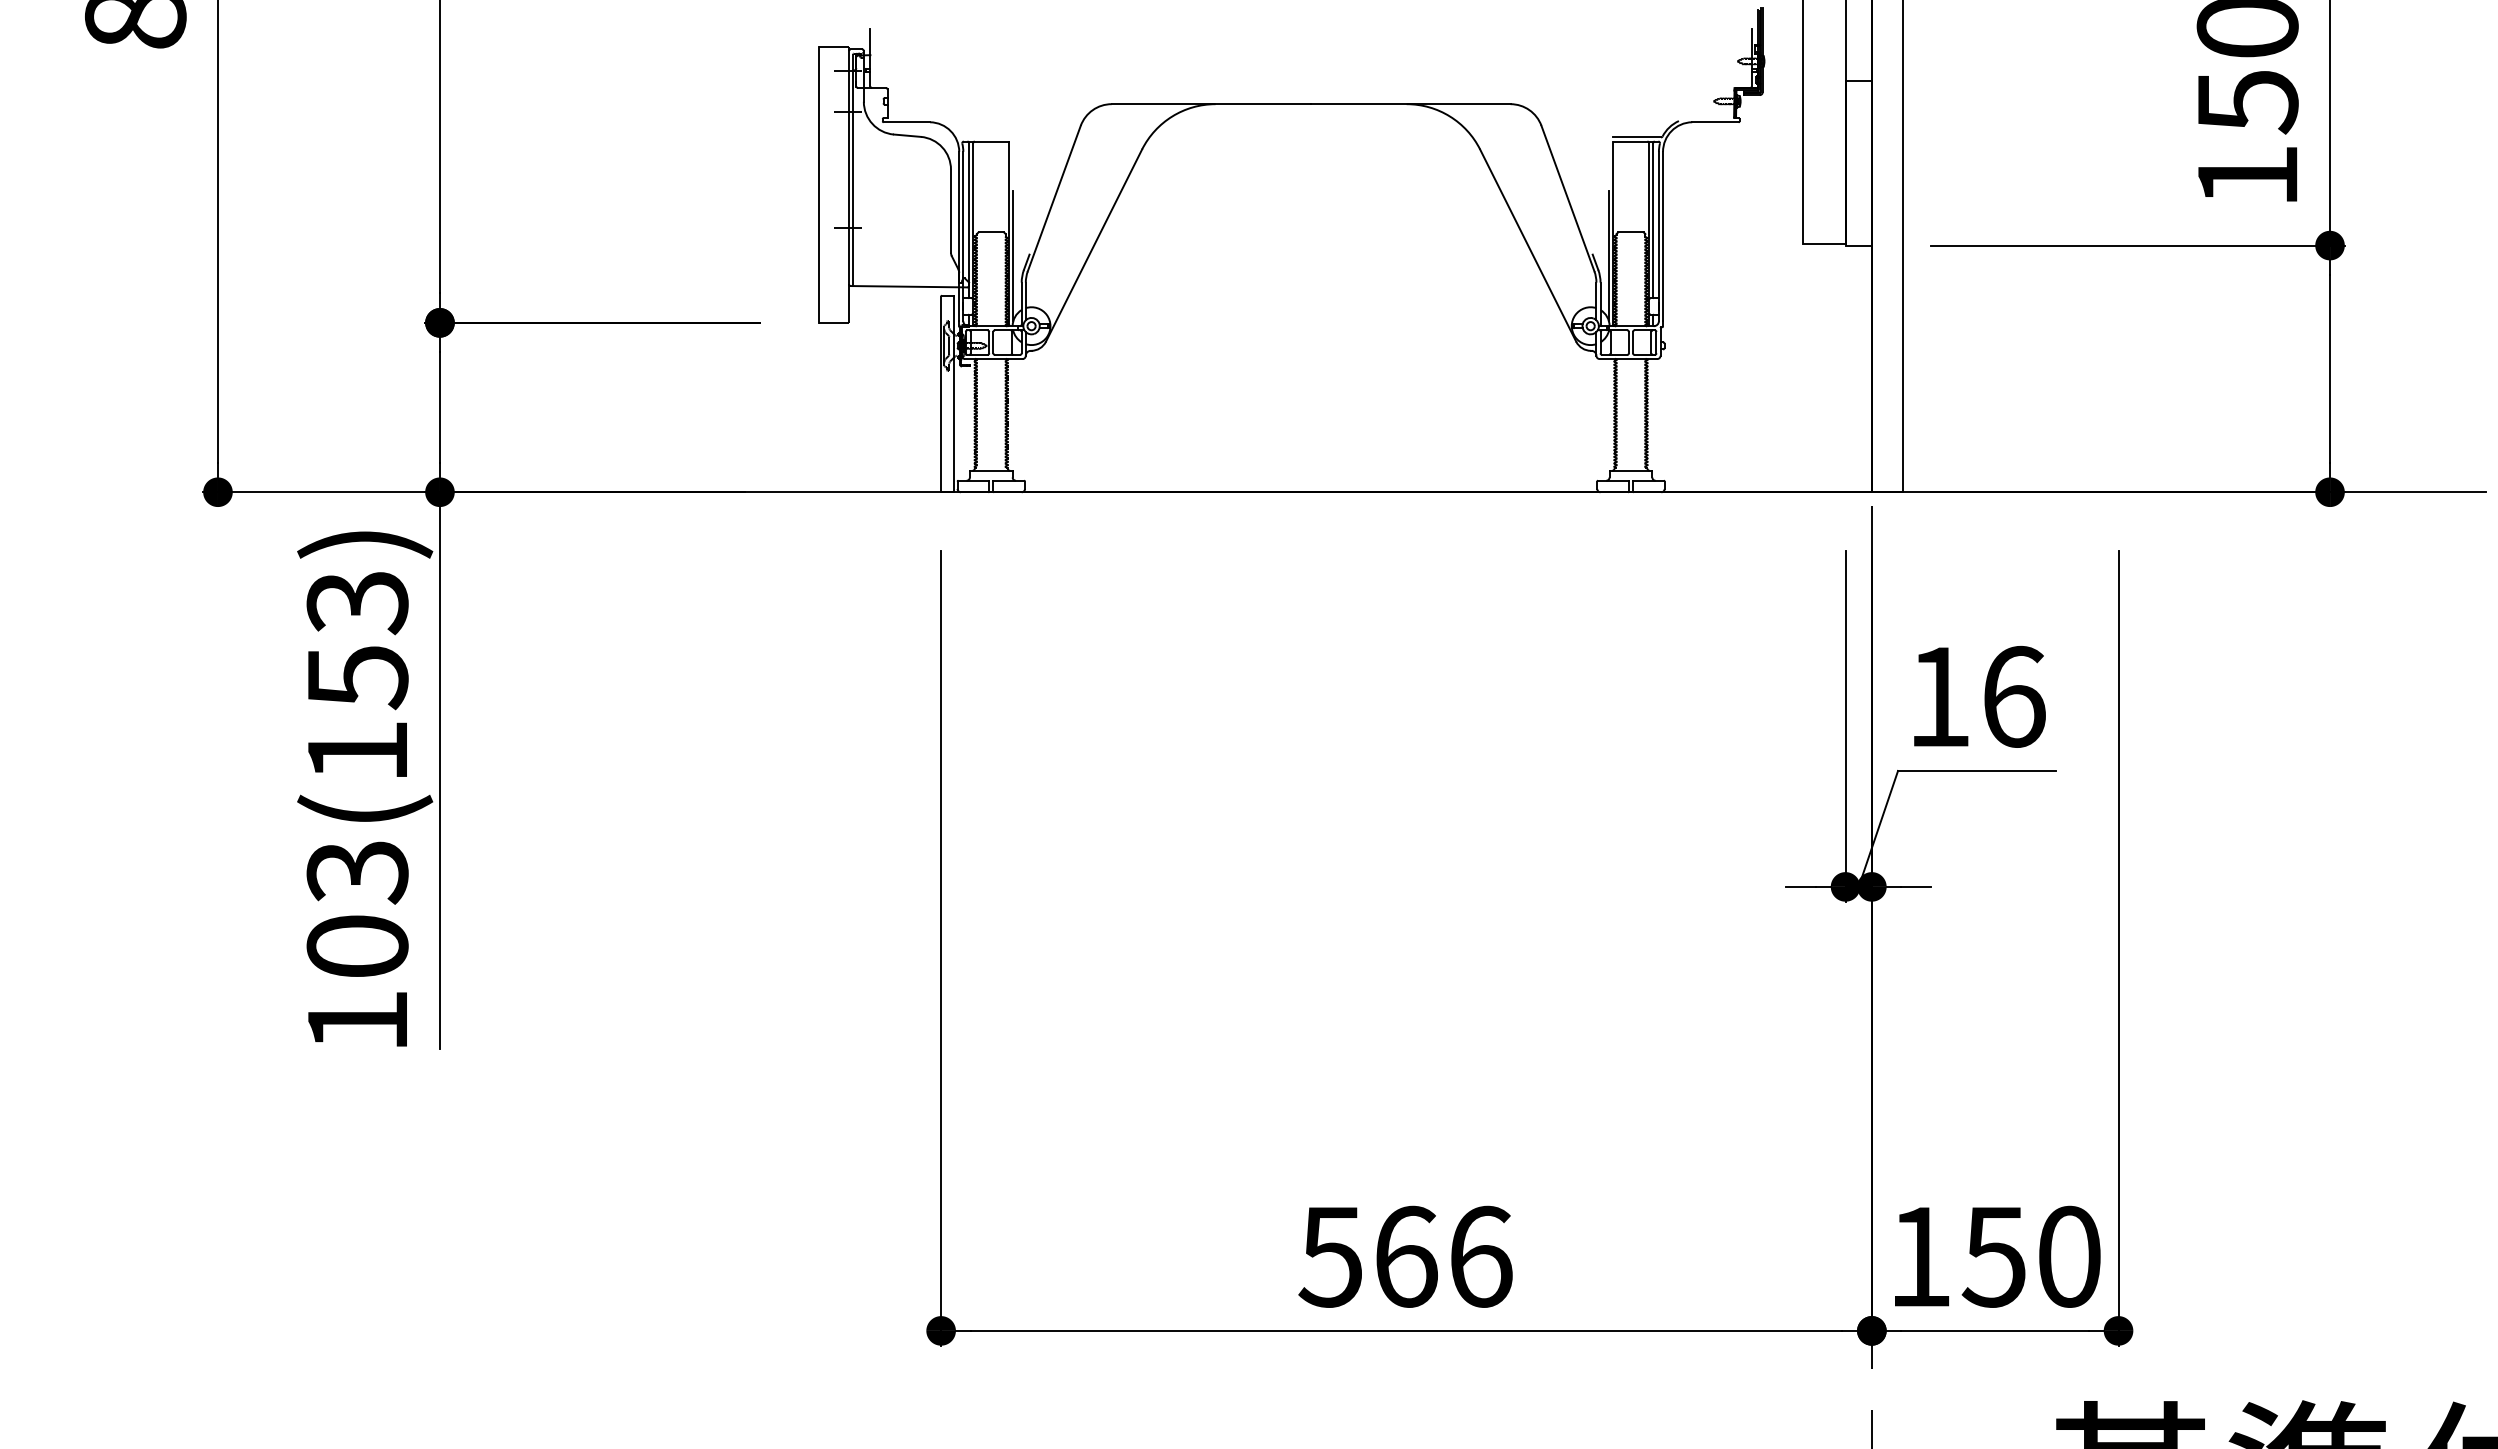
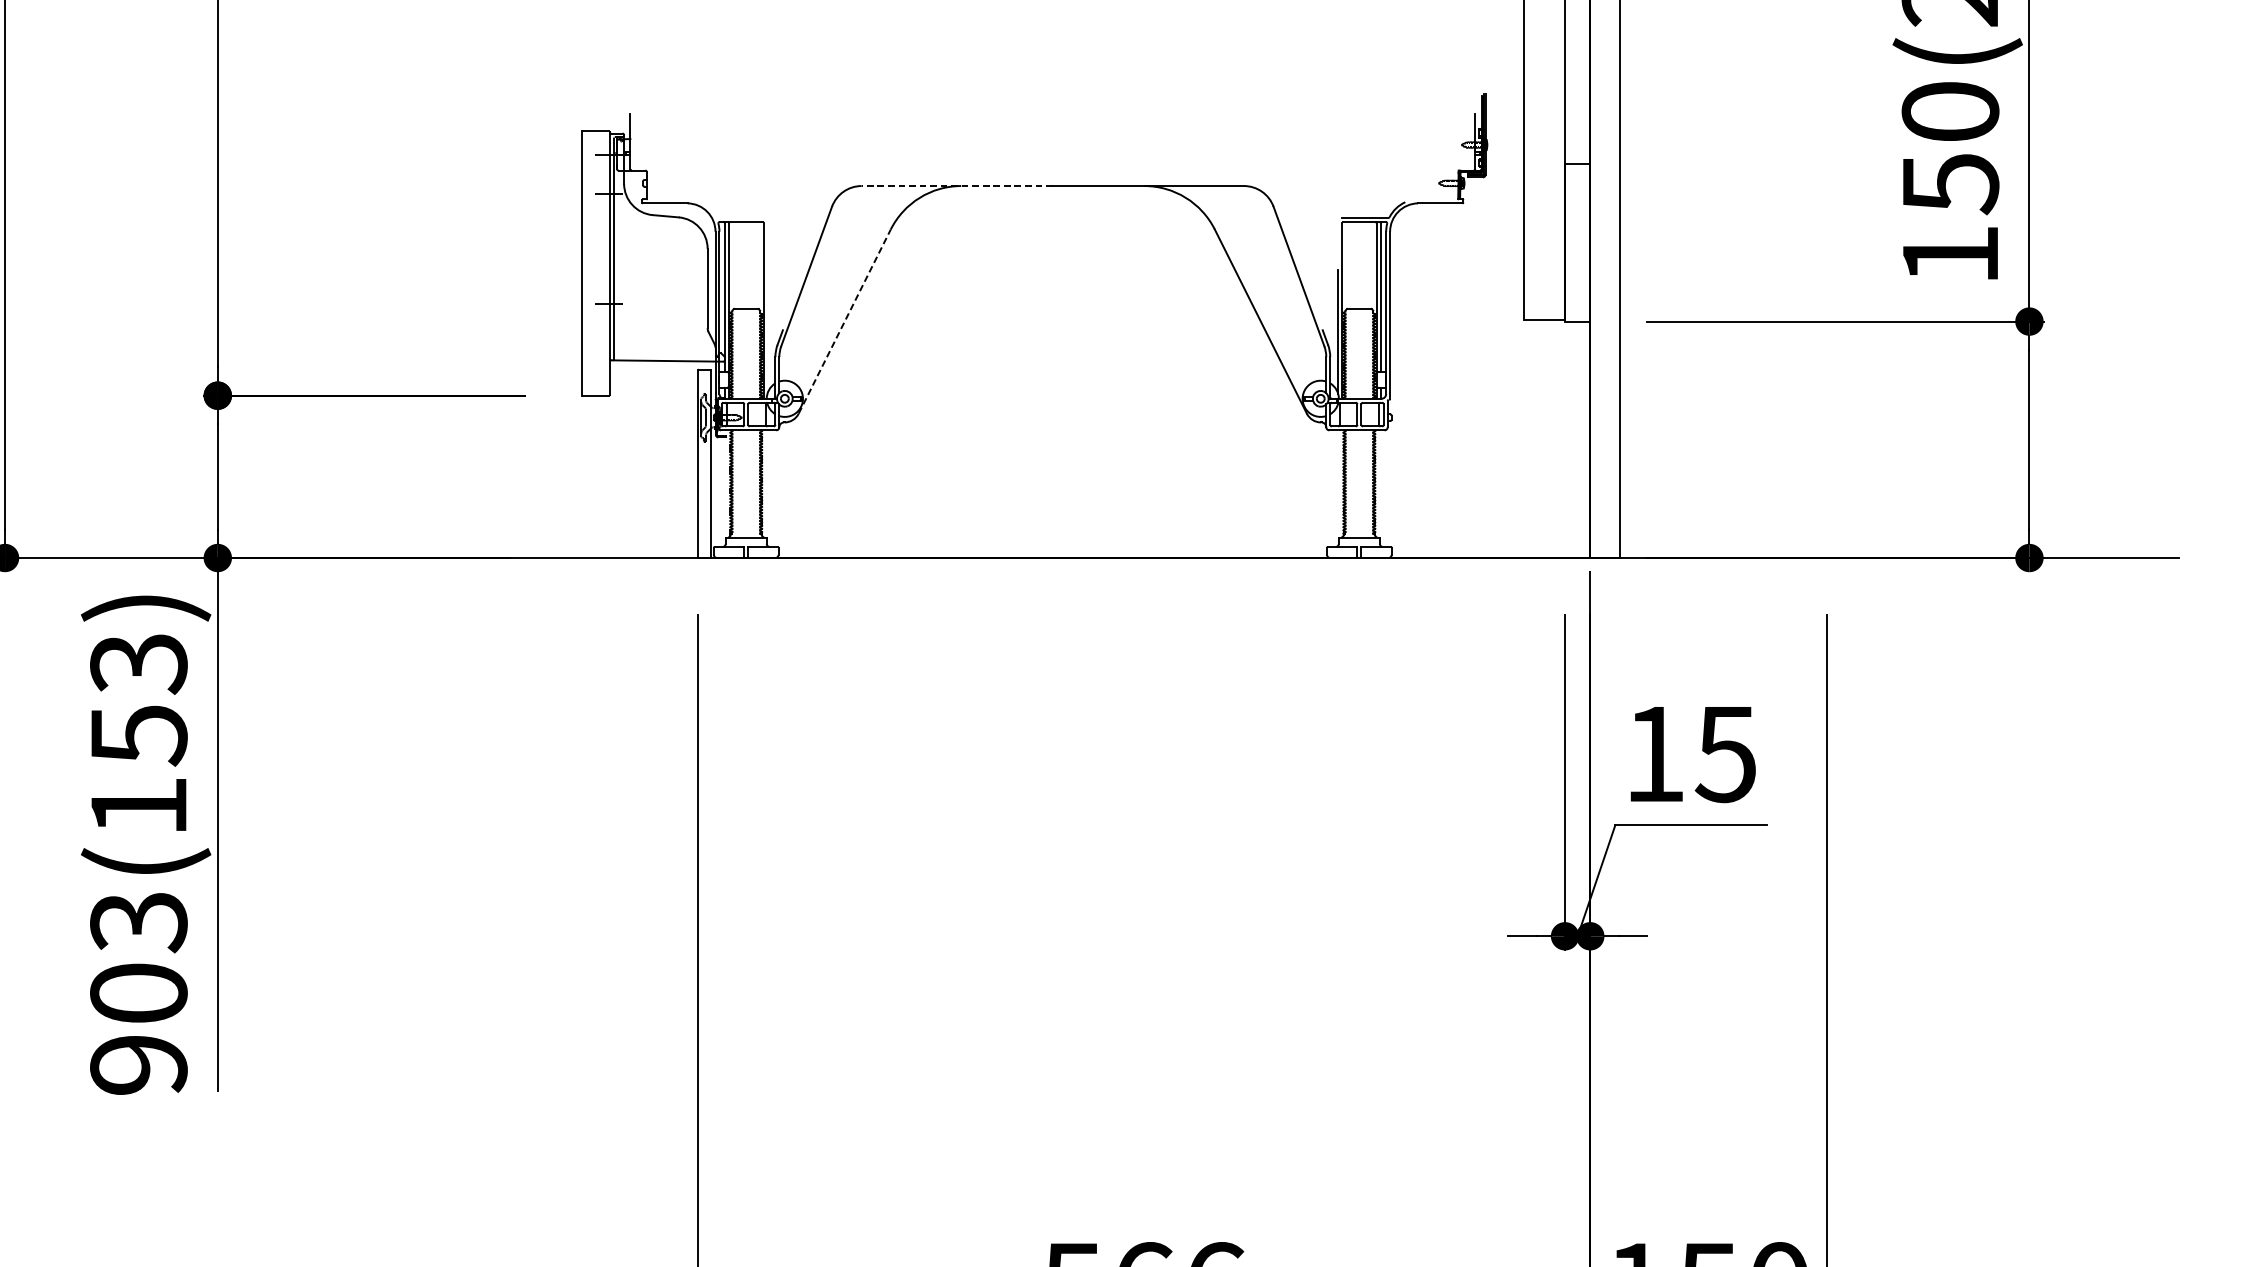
line: (1211, 104) -> (957, 186), solid -> dashed
line: (1094, 245) -> (845, 321), solid -> dashed
line: (1013, 255) -> (767, 331), removed
text: (2013, 696) -> (1726, 753), 16 -> 15
text: (357, 1021) -> (138, 1065), 103(153) -> 903(153)

